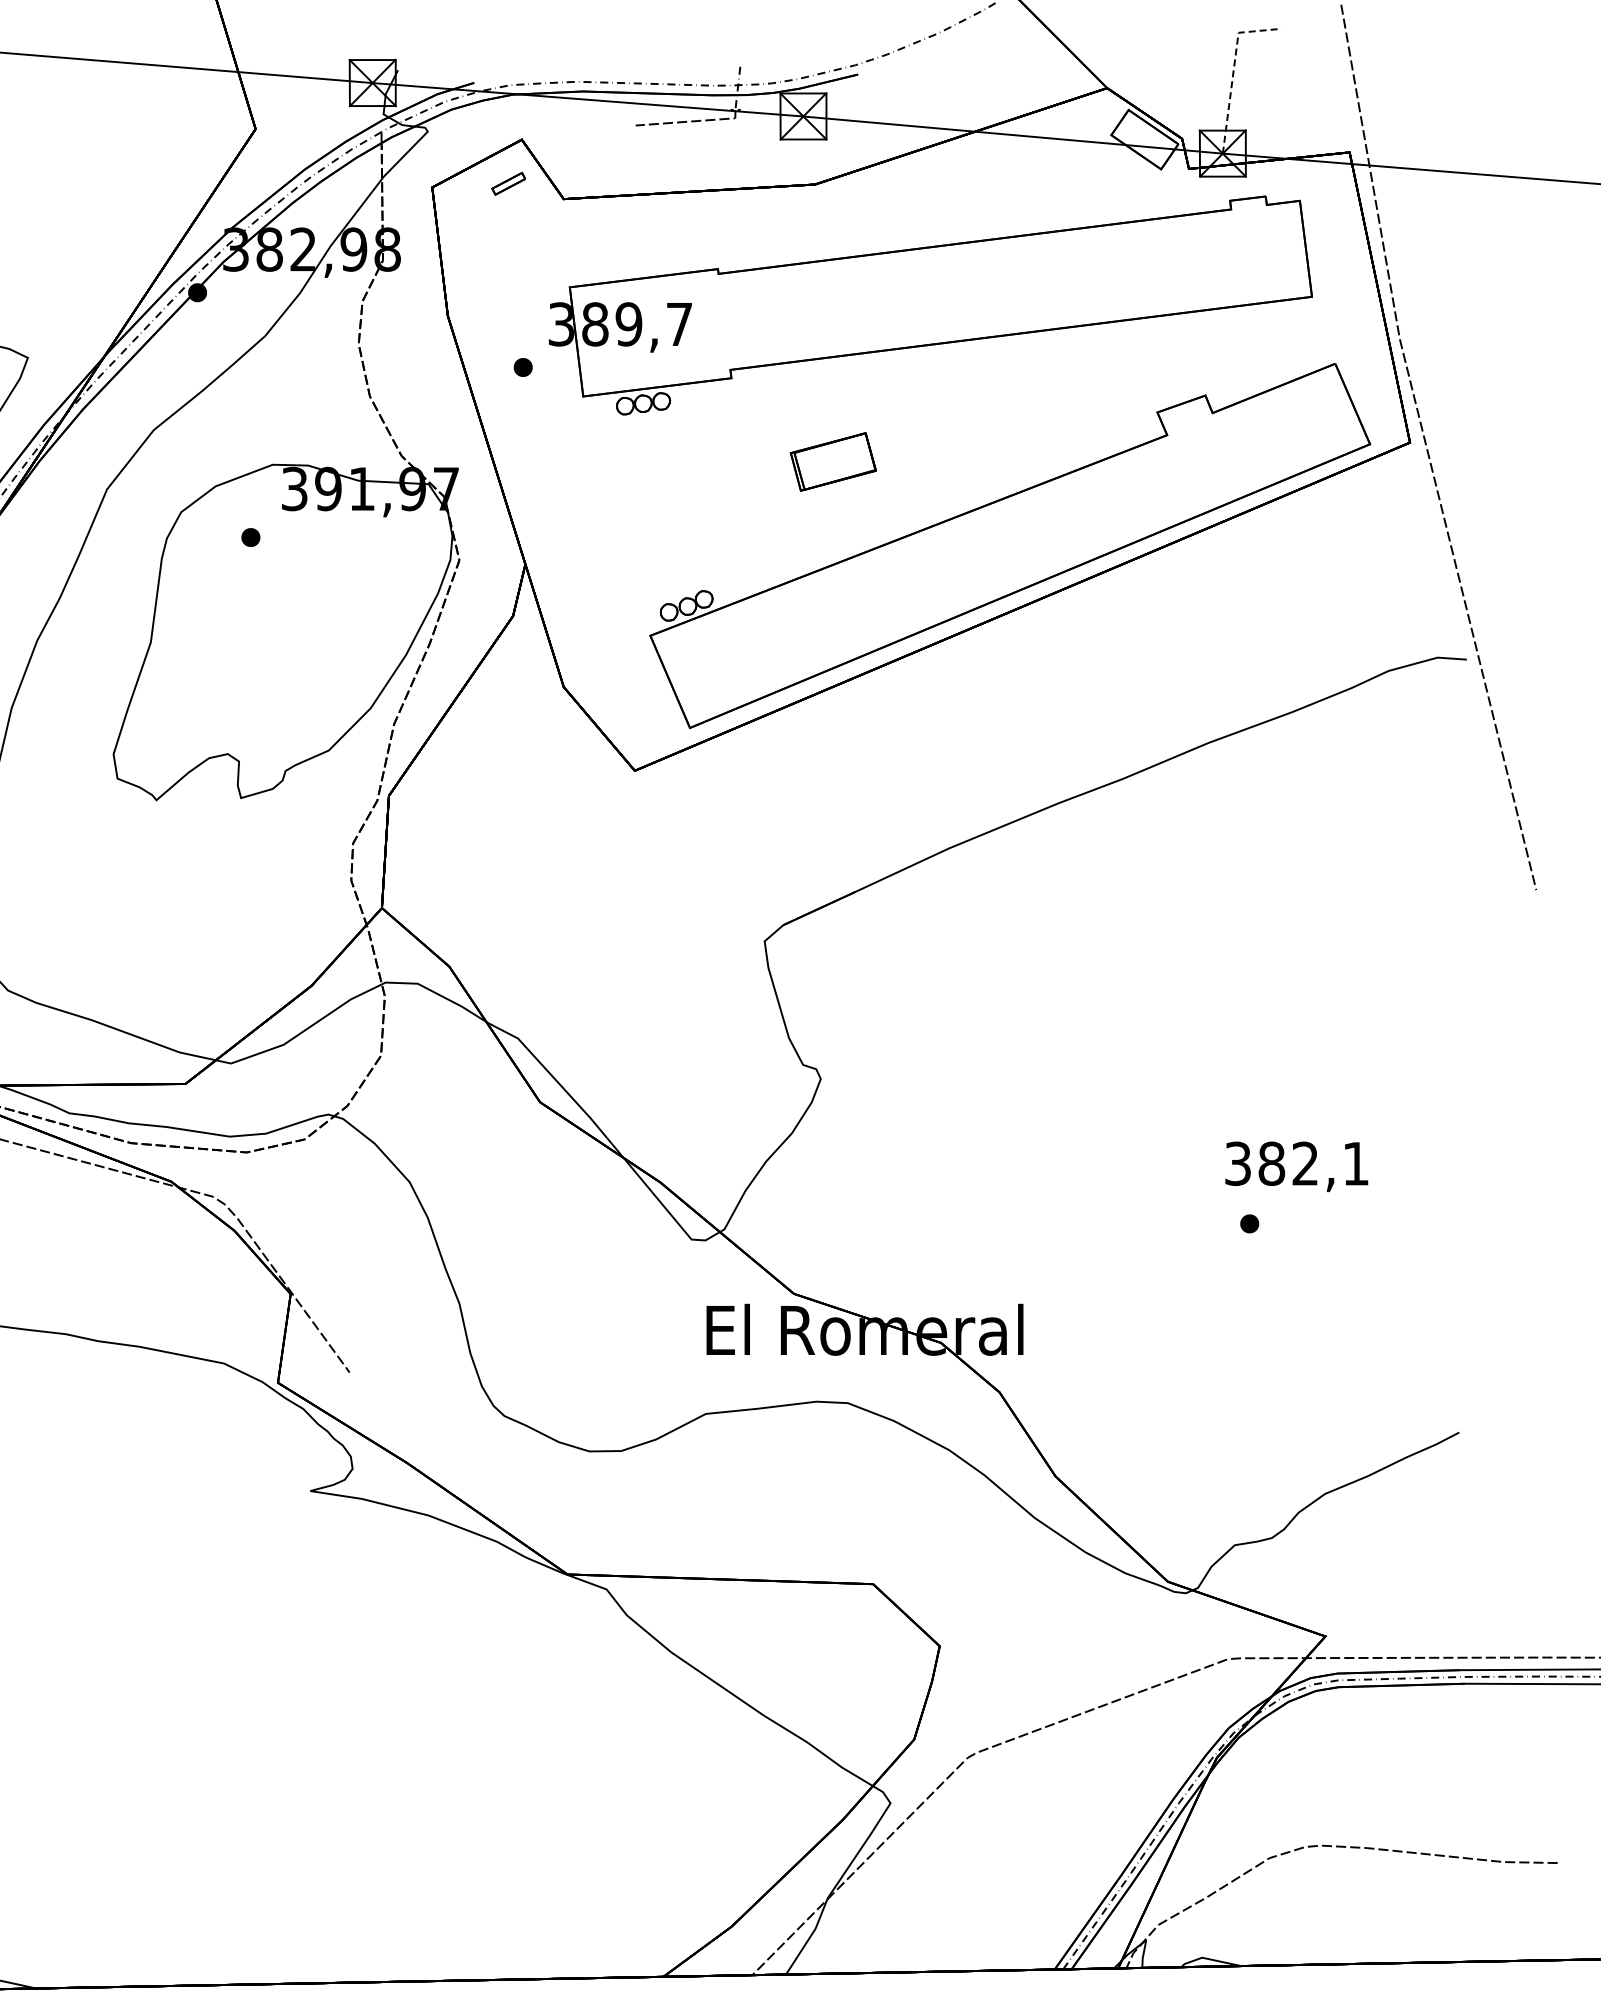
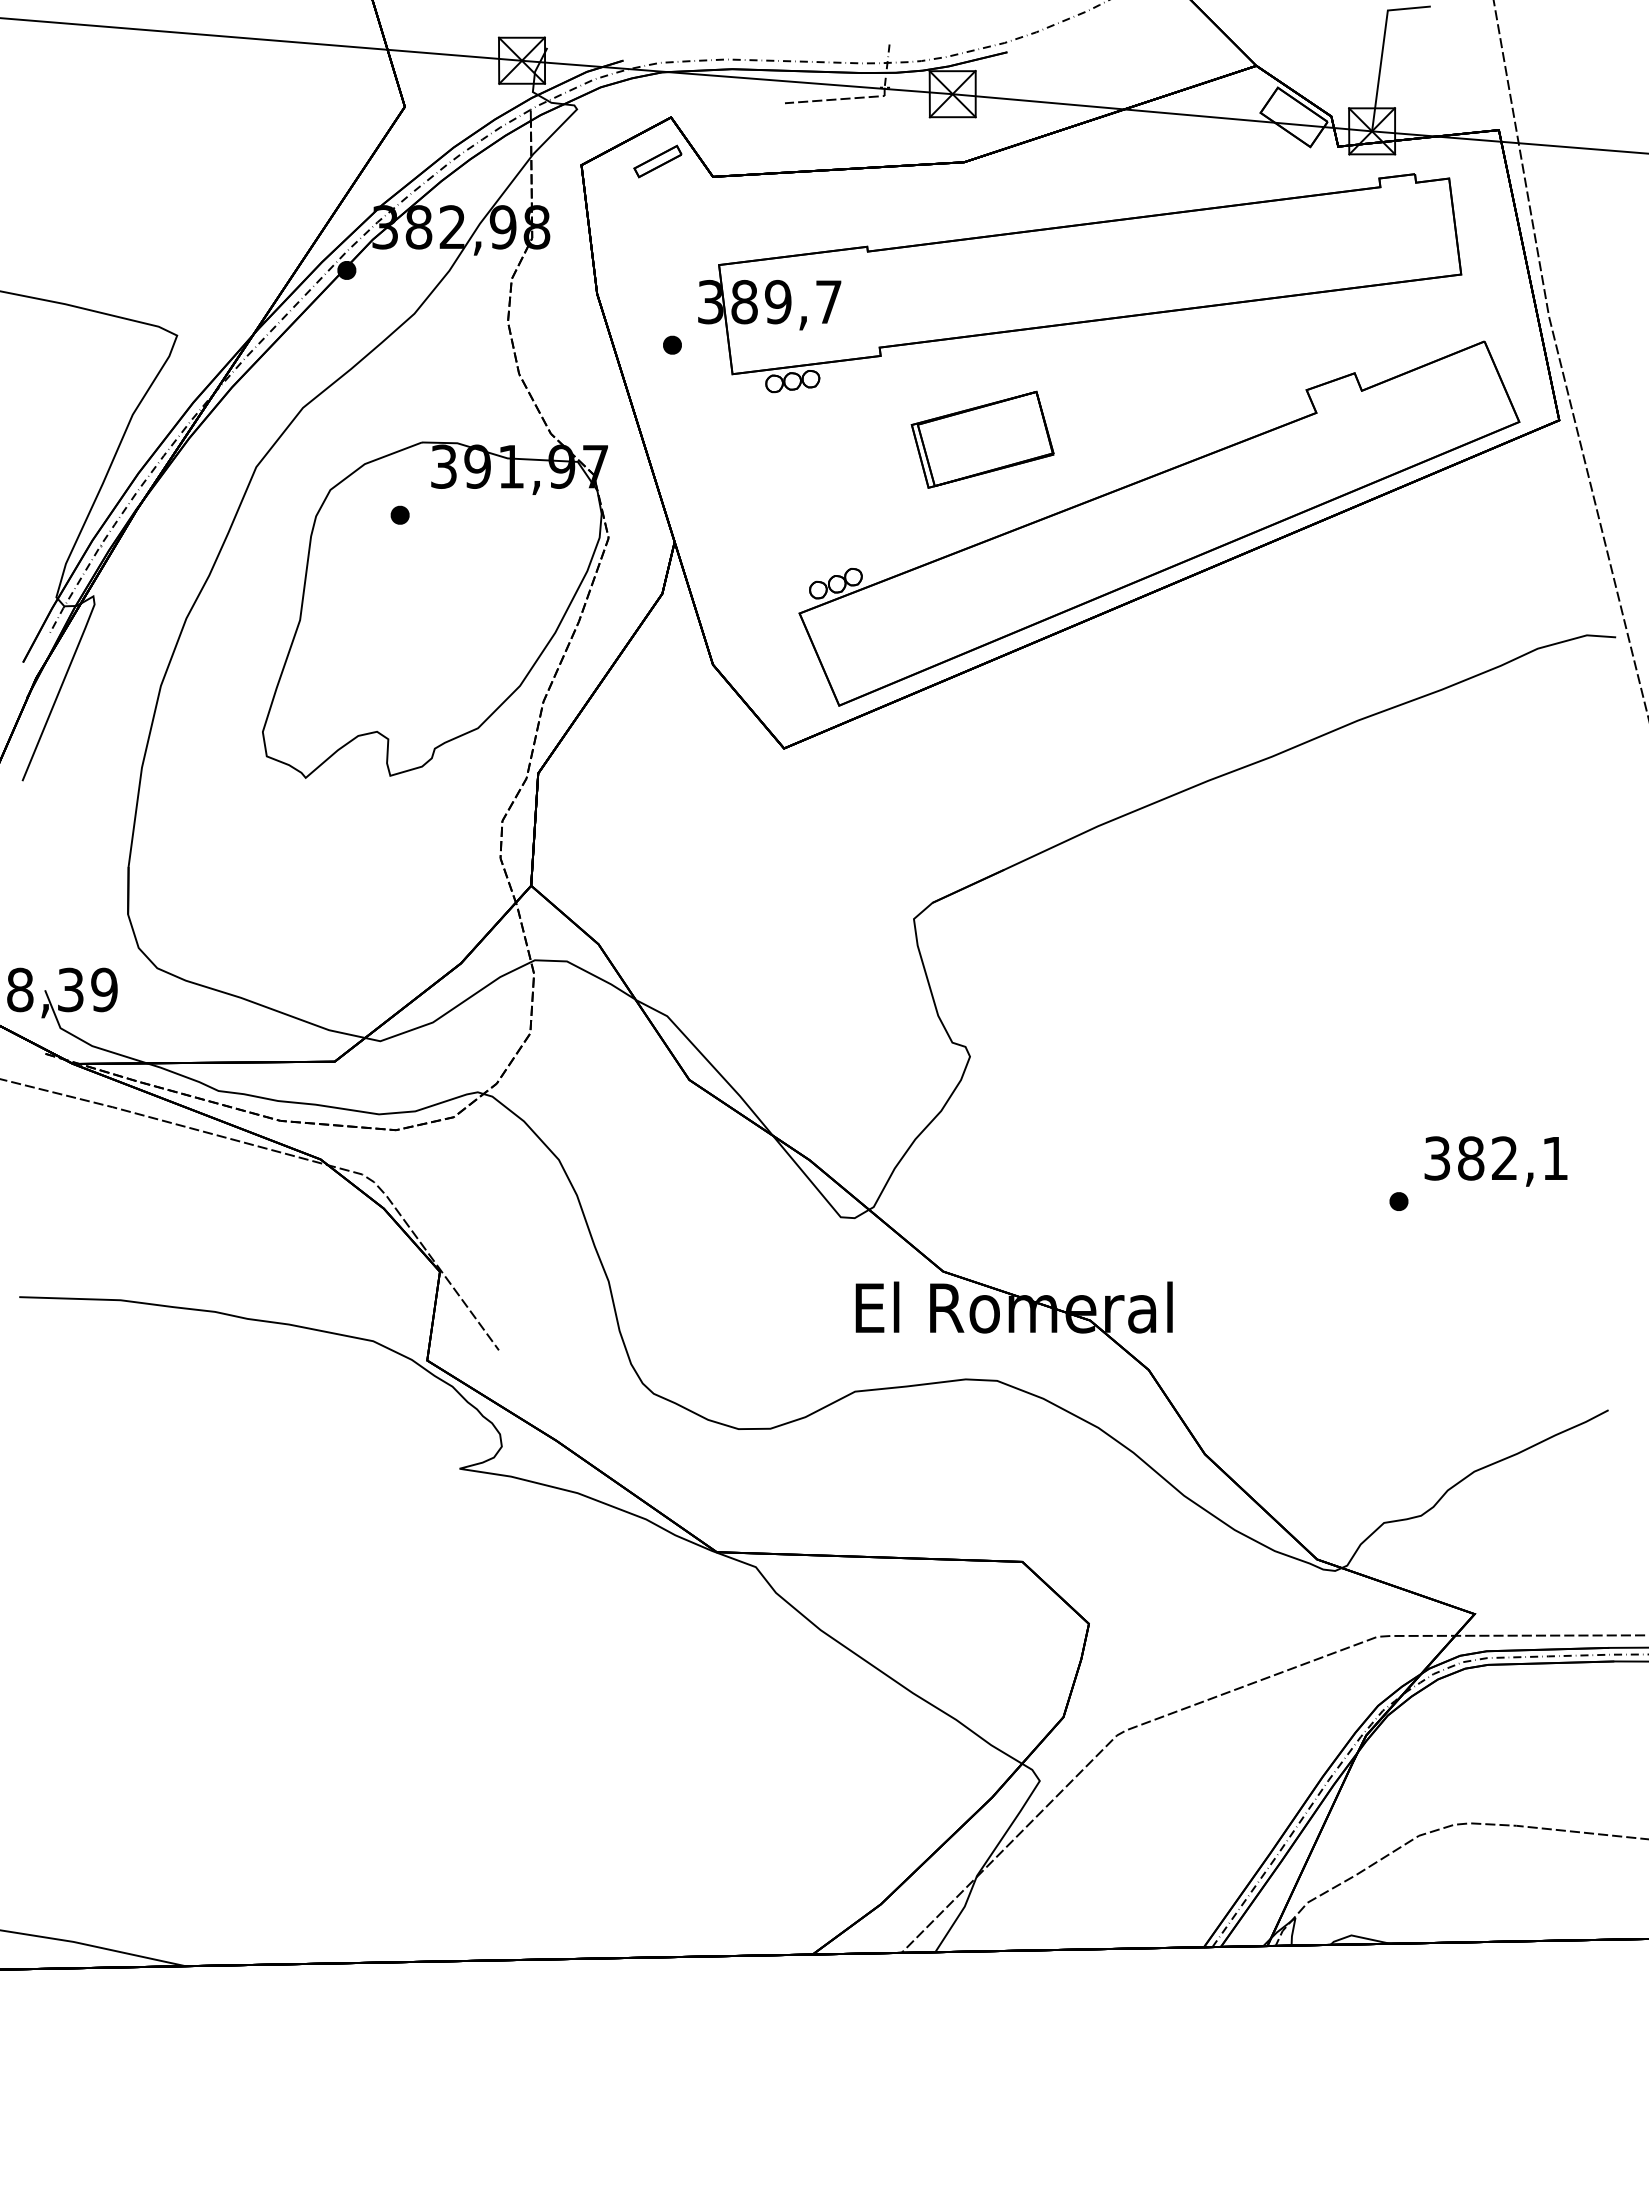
line: (1233, 70) -> (1382, 48), dashed -> solid
part: (508, 183) -> (657, 161), size x1.43
part: (833, 461) -> (982, 439), size x1.67
text: (1296, 1166) -> (1495, 1161), moved

